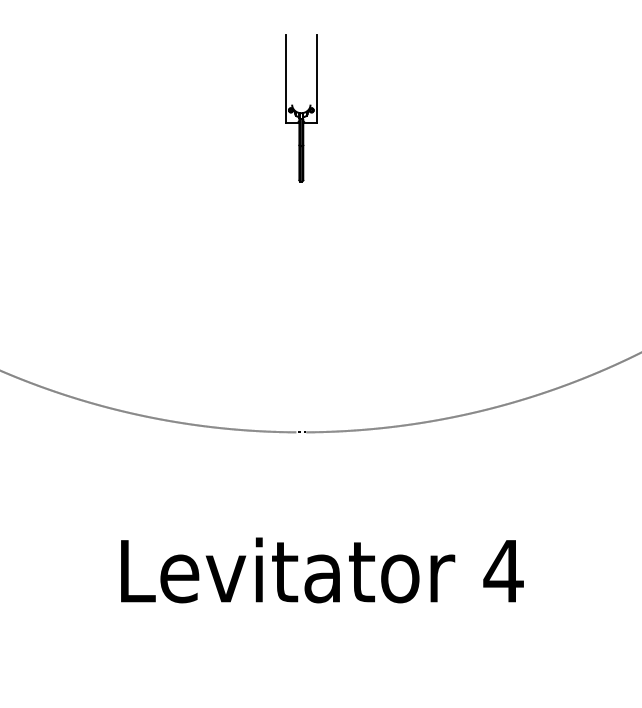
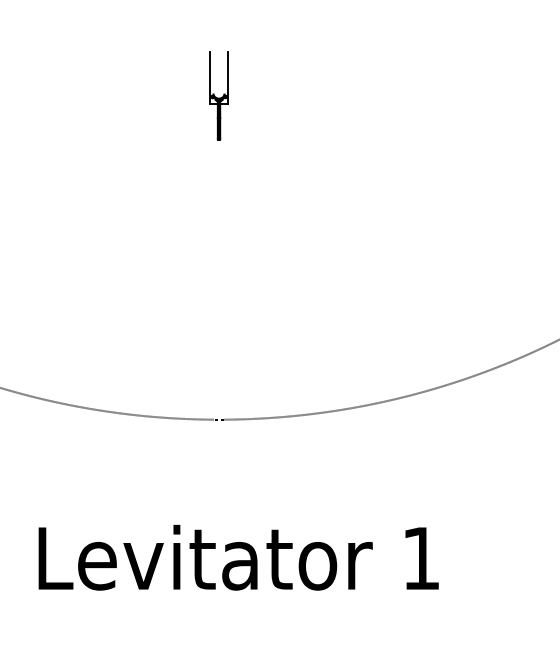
part: (301, 108) -> (219, 95), size x0.6
text: (503, 571) -> (421, 558), 4 -> 1

